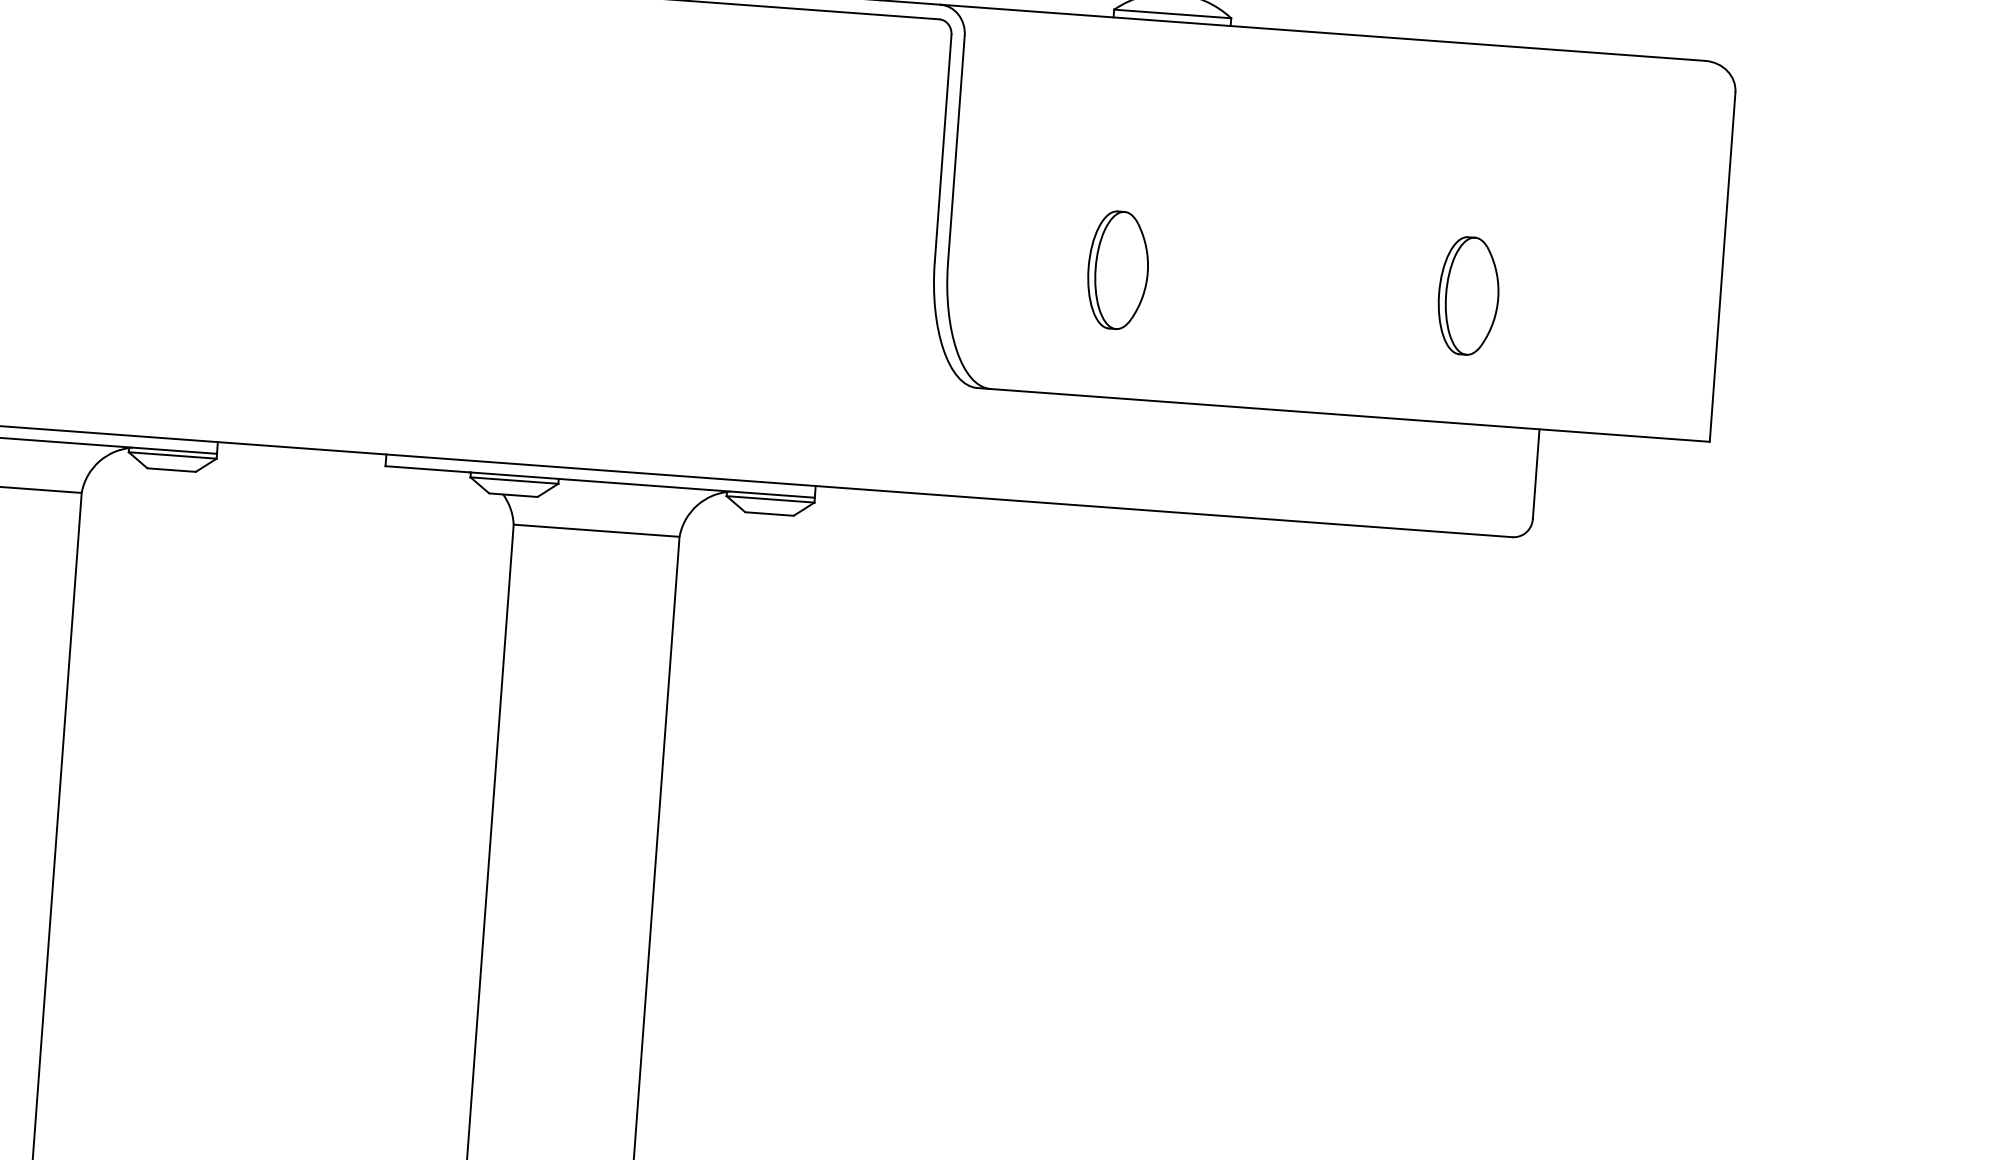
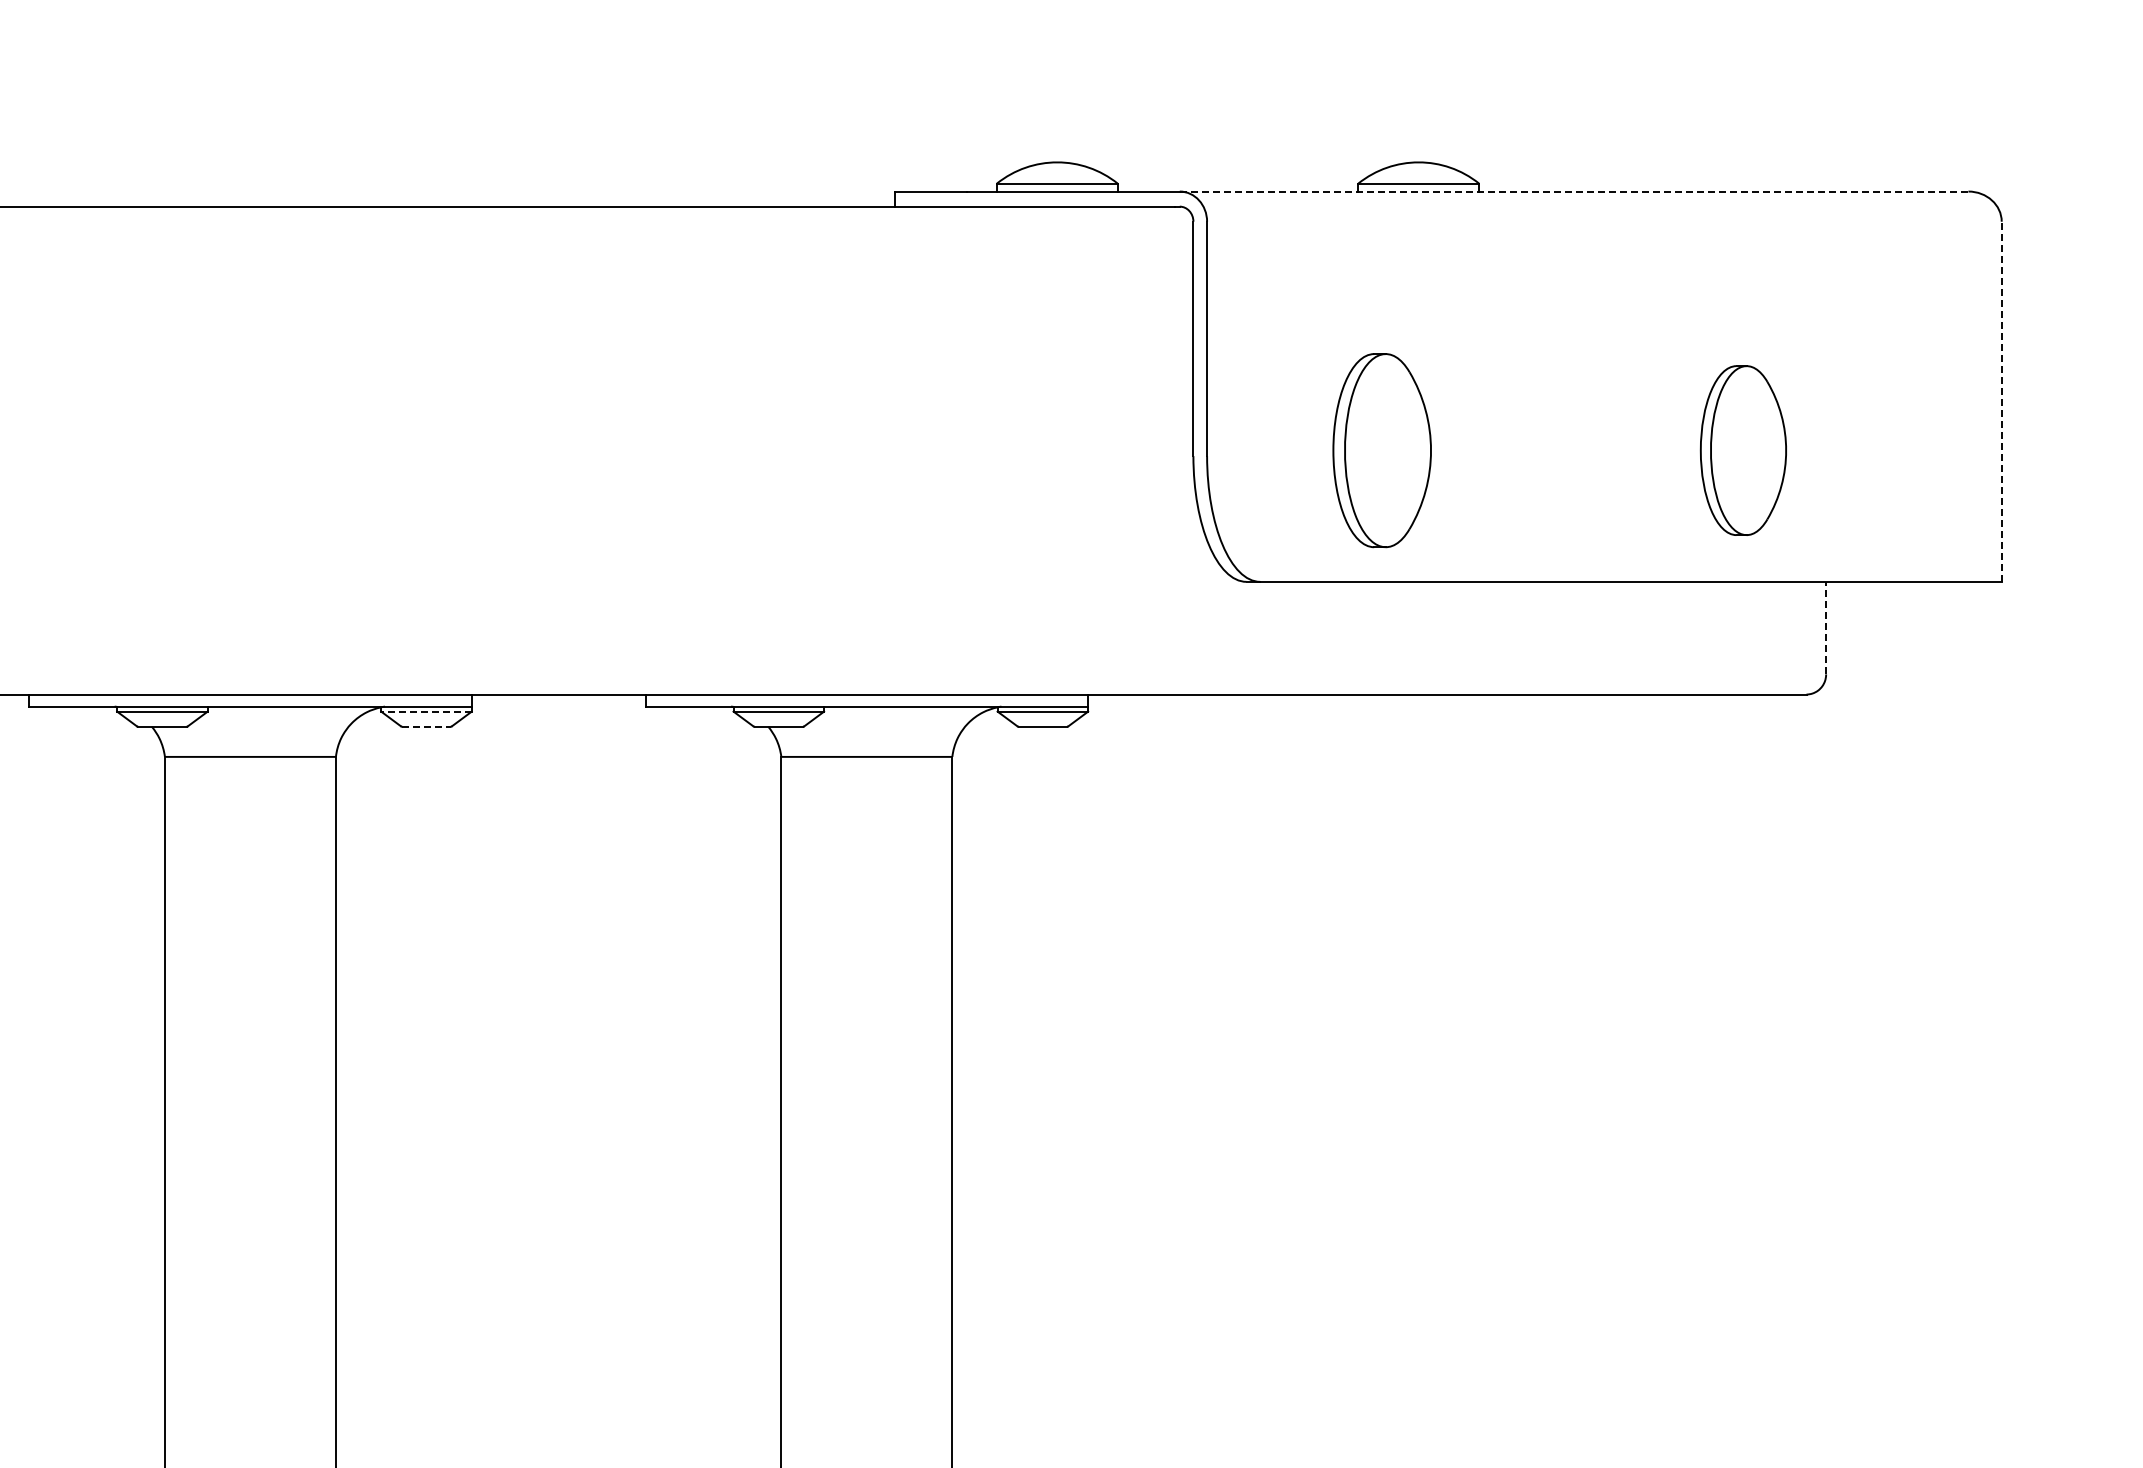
line: (1323, 32) -> (1574, 191), solid -> dashed
line: (1722, 266) -> (2001, 401), solid -> dashed
part: (1117, 270) -> (1381, 450), size x1.6
part: (1468, 296) -> (1743, 450), size x1.4
line: (172, 455) -> (426, 711), solid -> dashed
line: (171, 469) -> (426, 726), solid -> dashed
line: (1536, 473) -> (1826, 627), solid -> dashed

